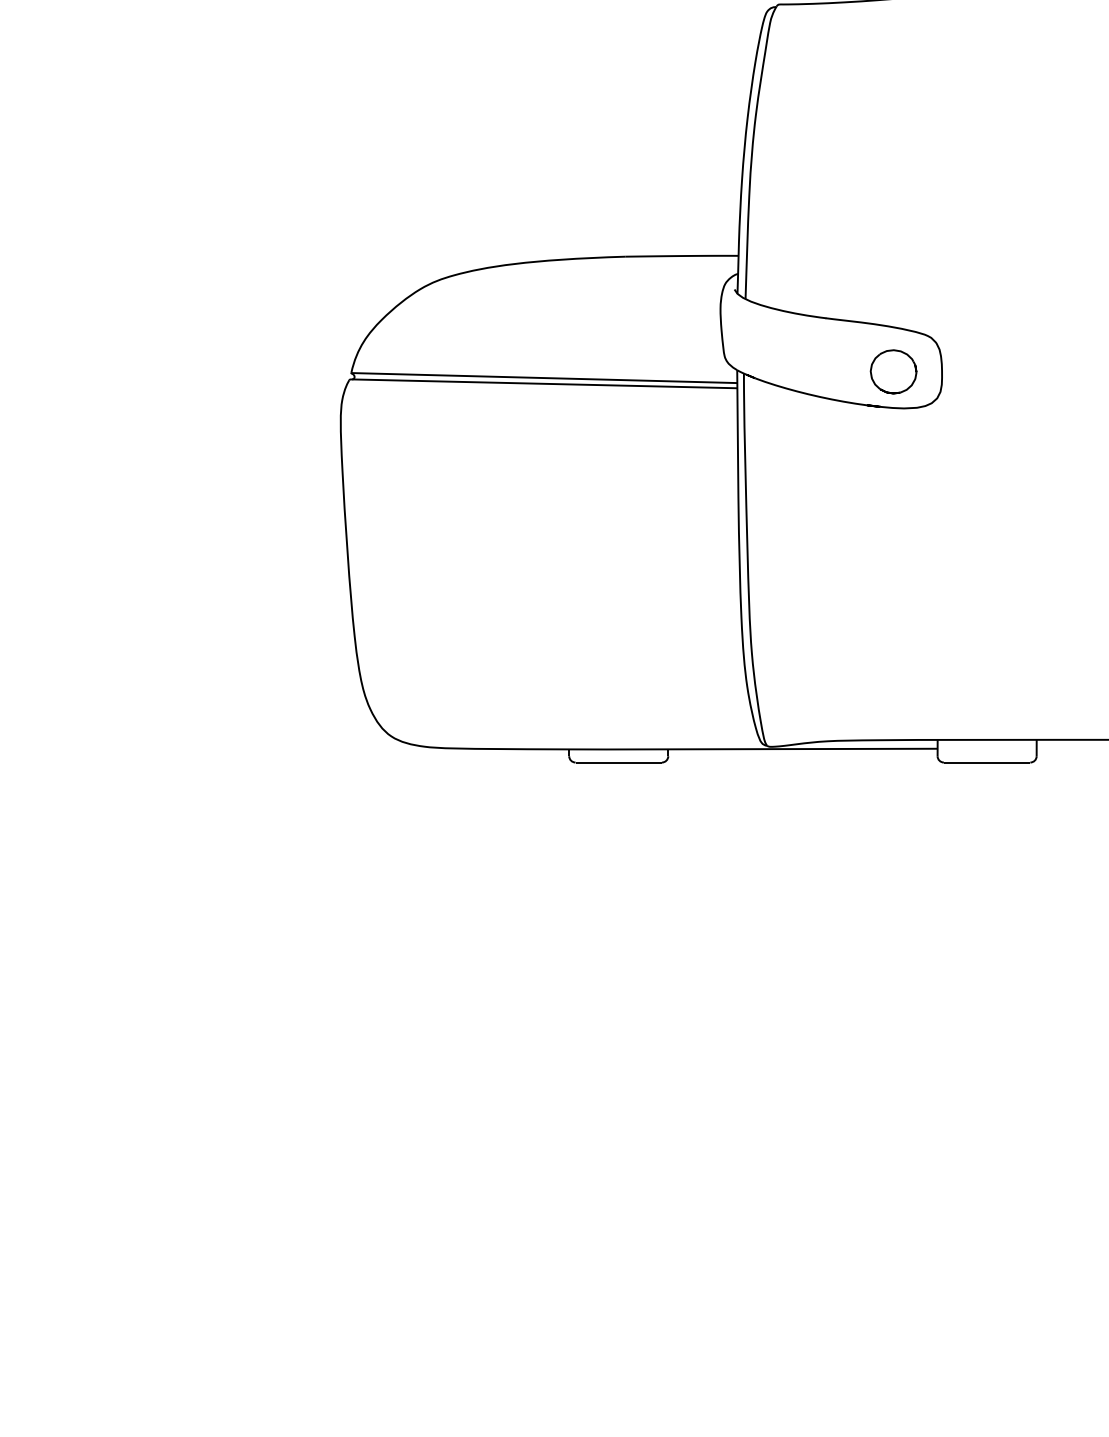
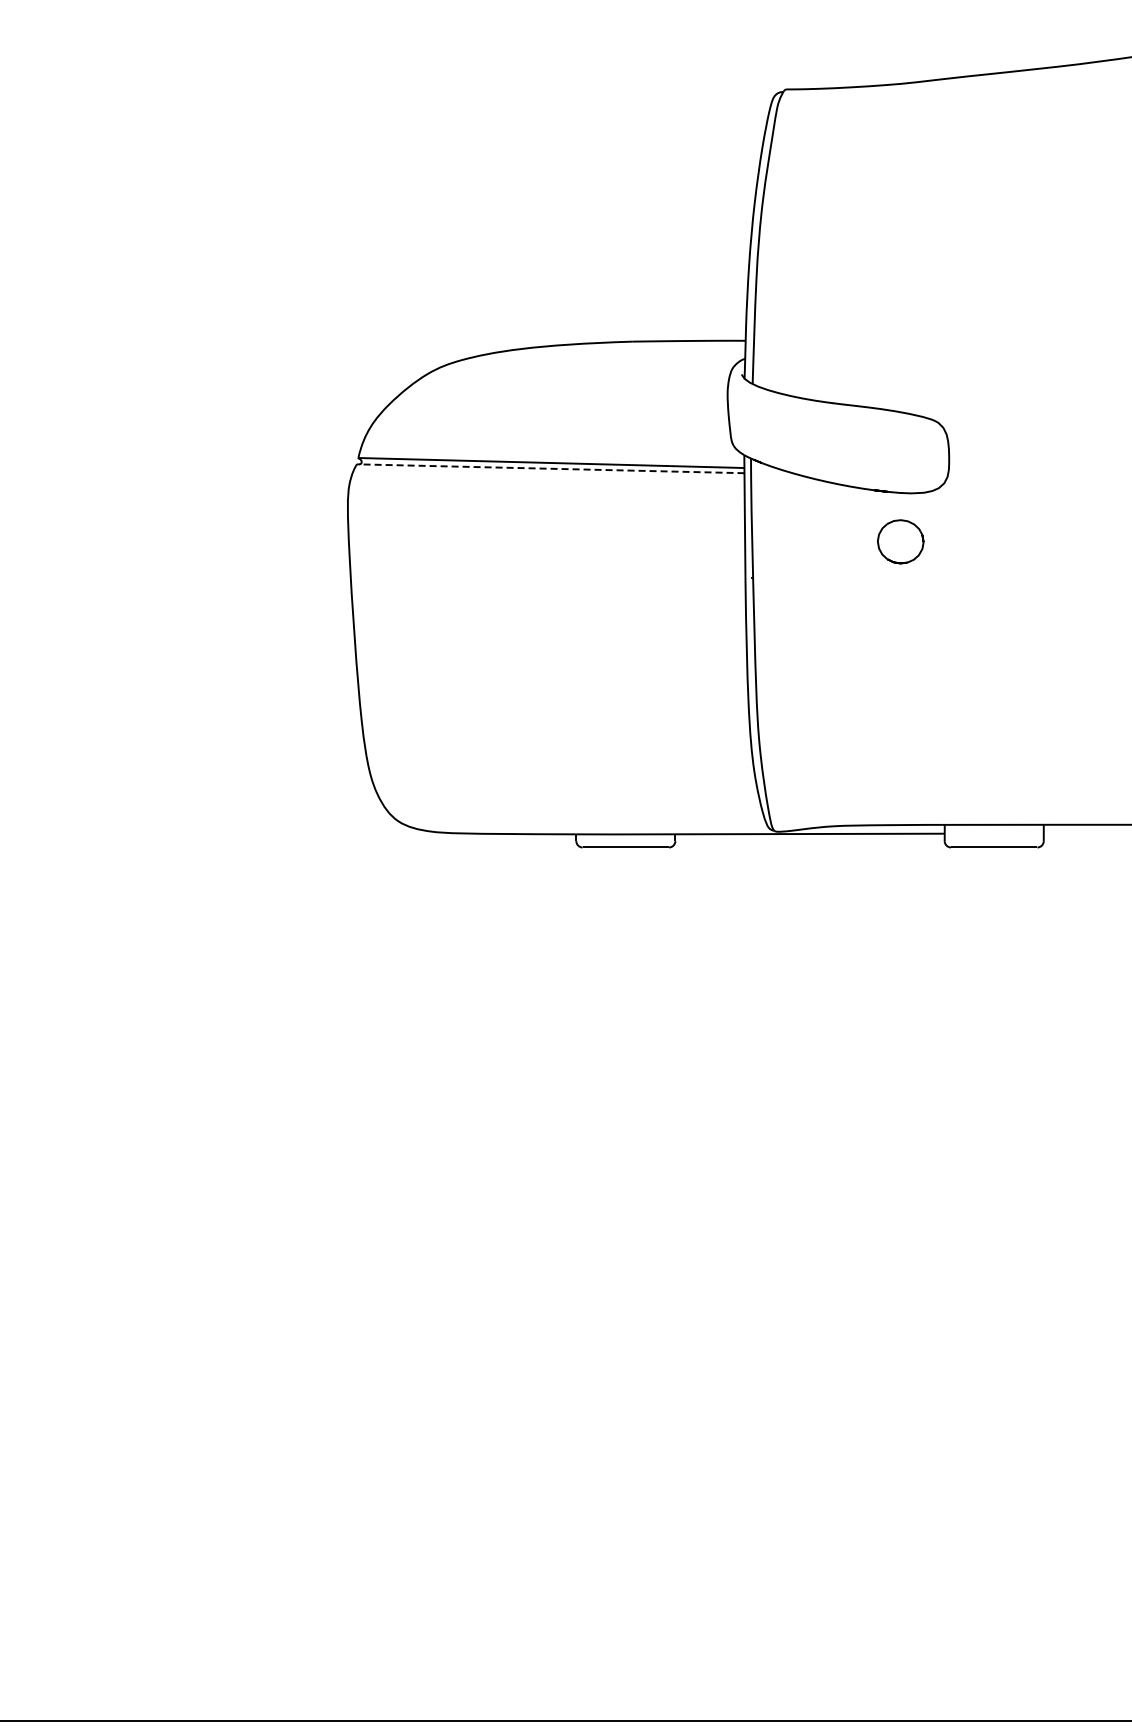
part: (893, 371) -> (900, 541), moved
line: (544, 383) -> (551, 468), solid -> dashed

